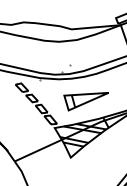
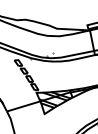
part: (86, 100) -> (60, 77), removed

